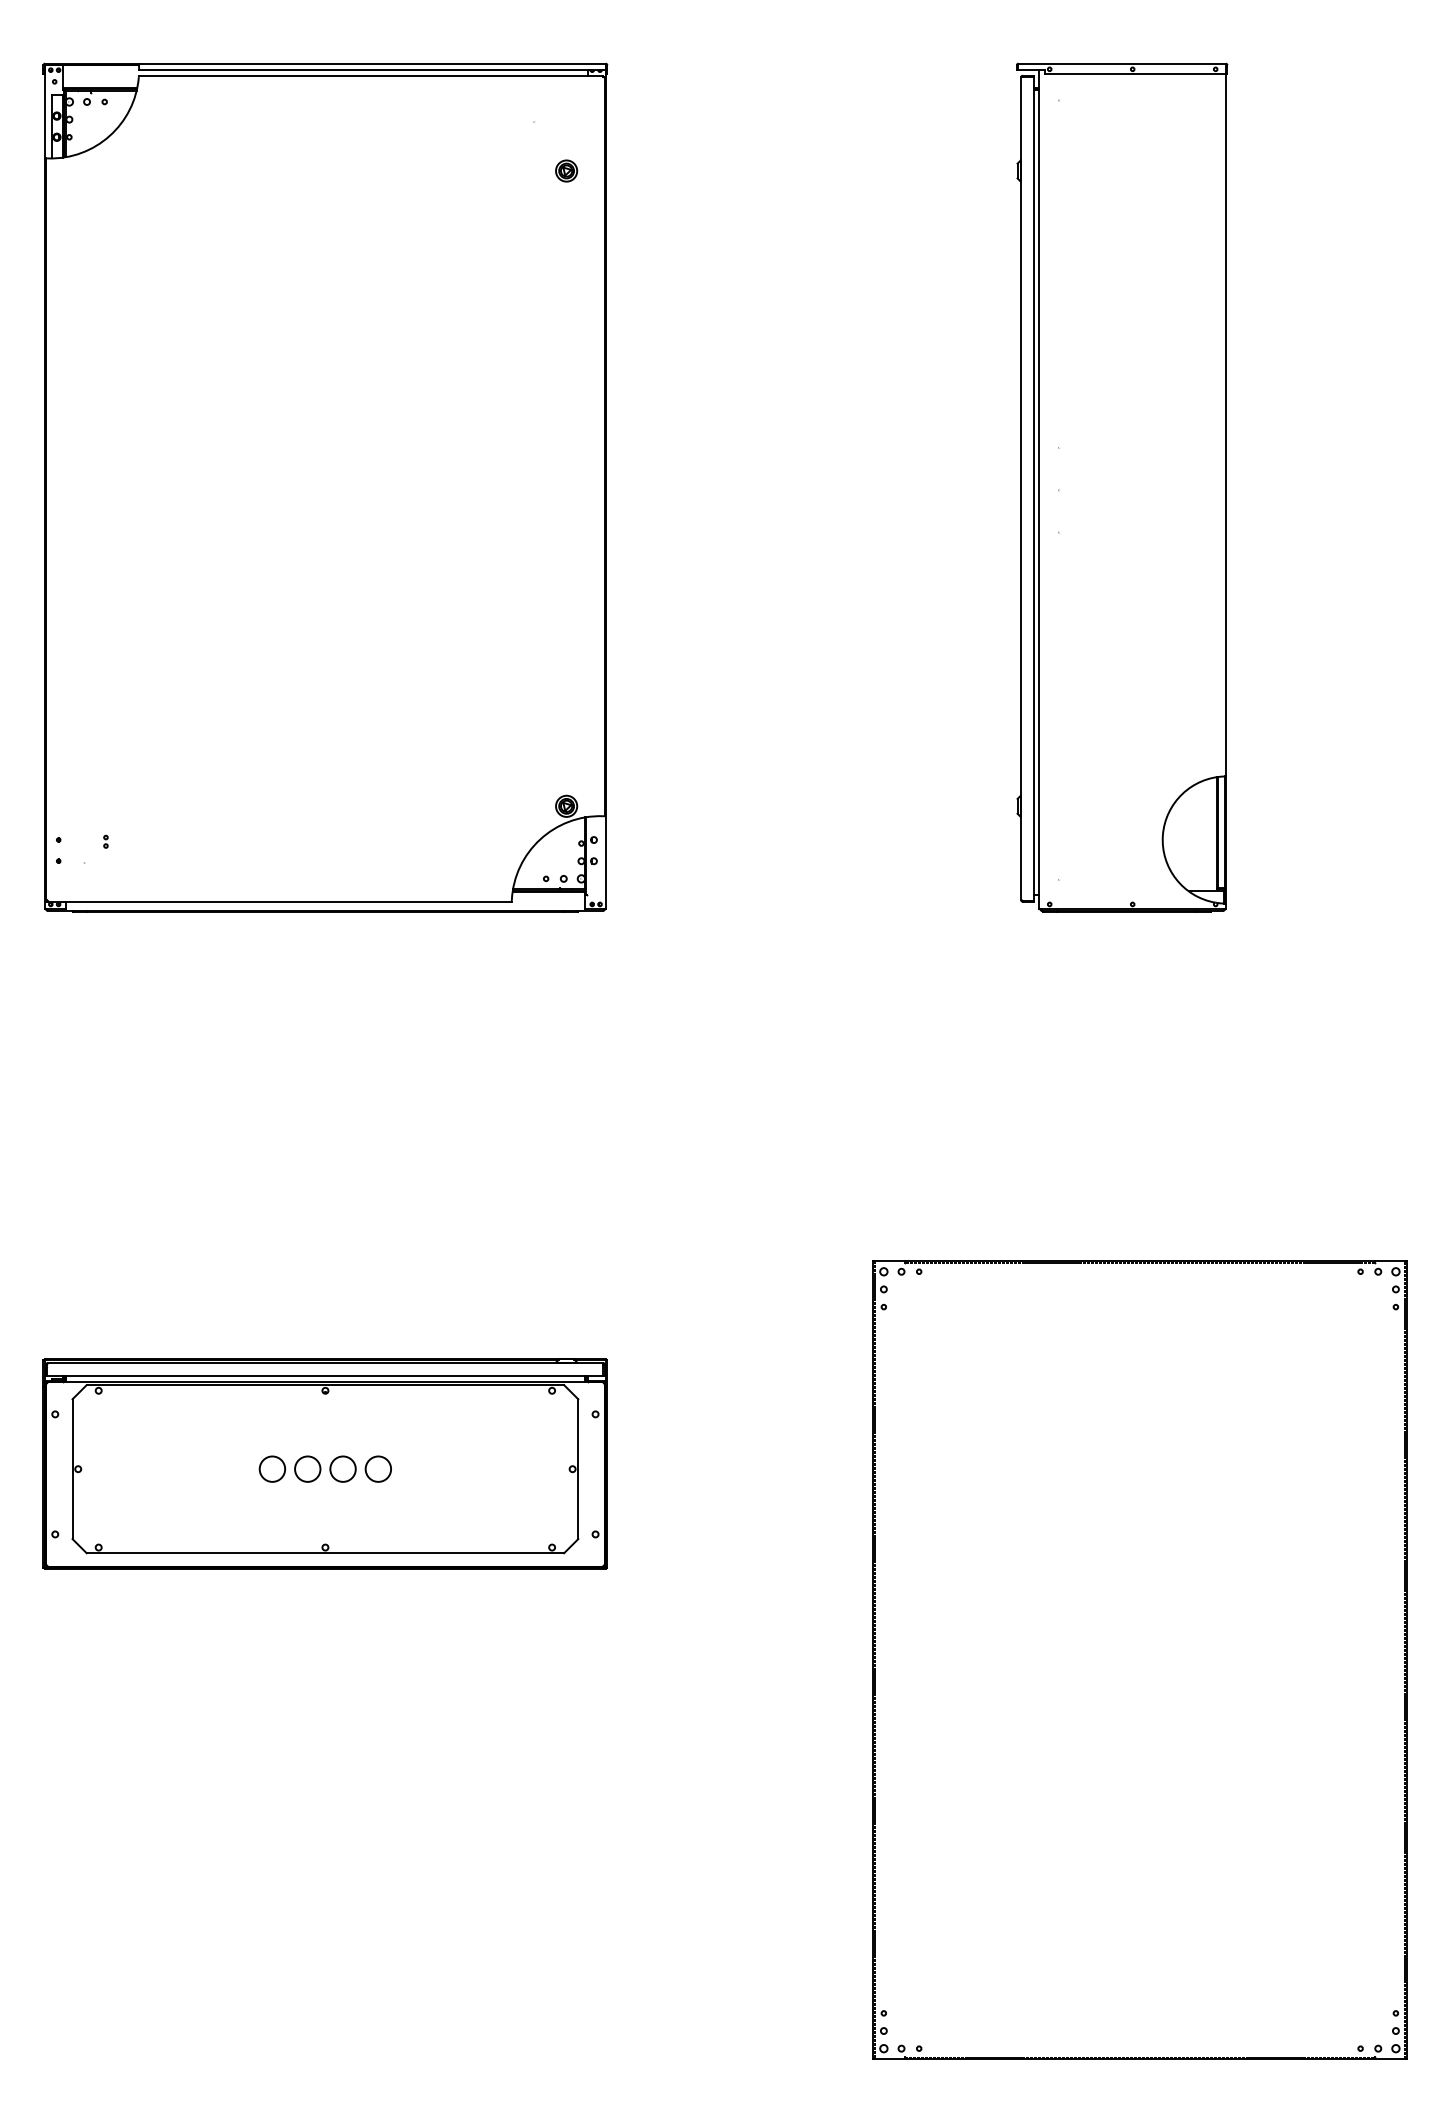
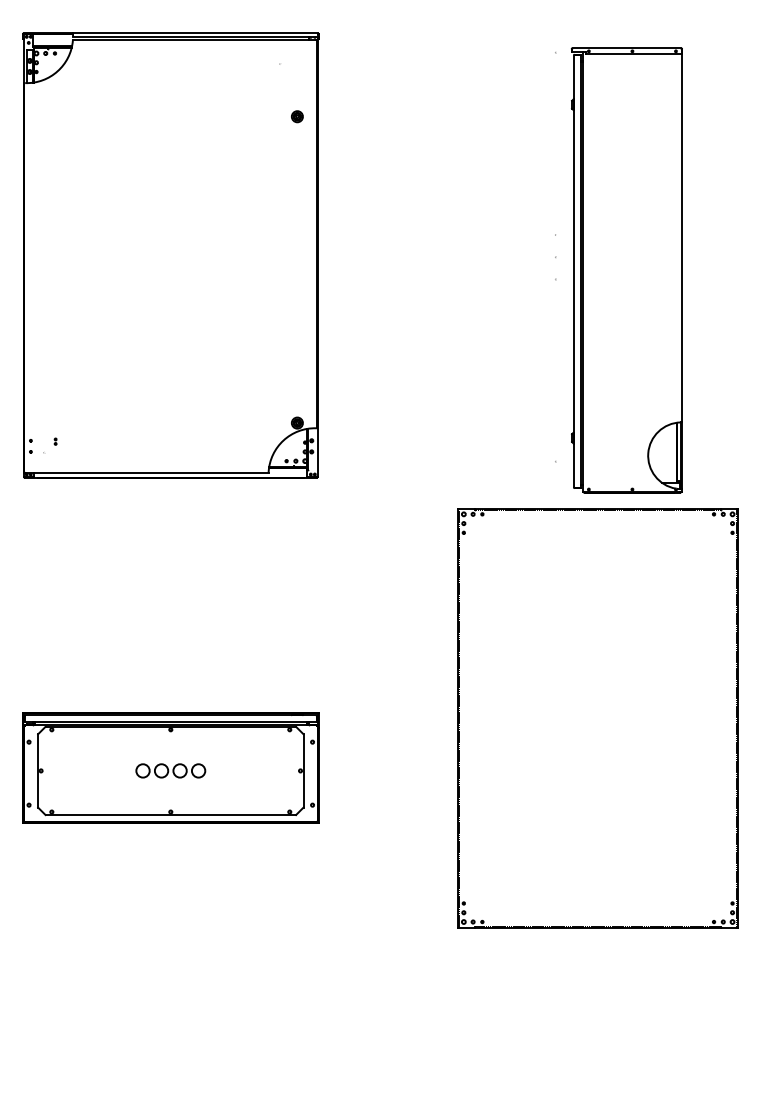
part: (566, 170) -> (297, 116), moved
part: (1121, 486) -> (626, 270), moved
part: (1138, 1660) -> (597, 718), moved

